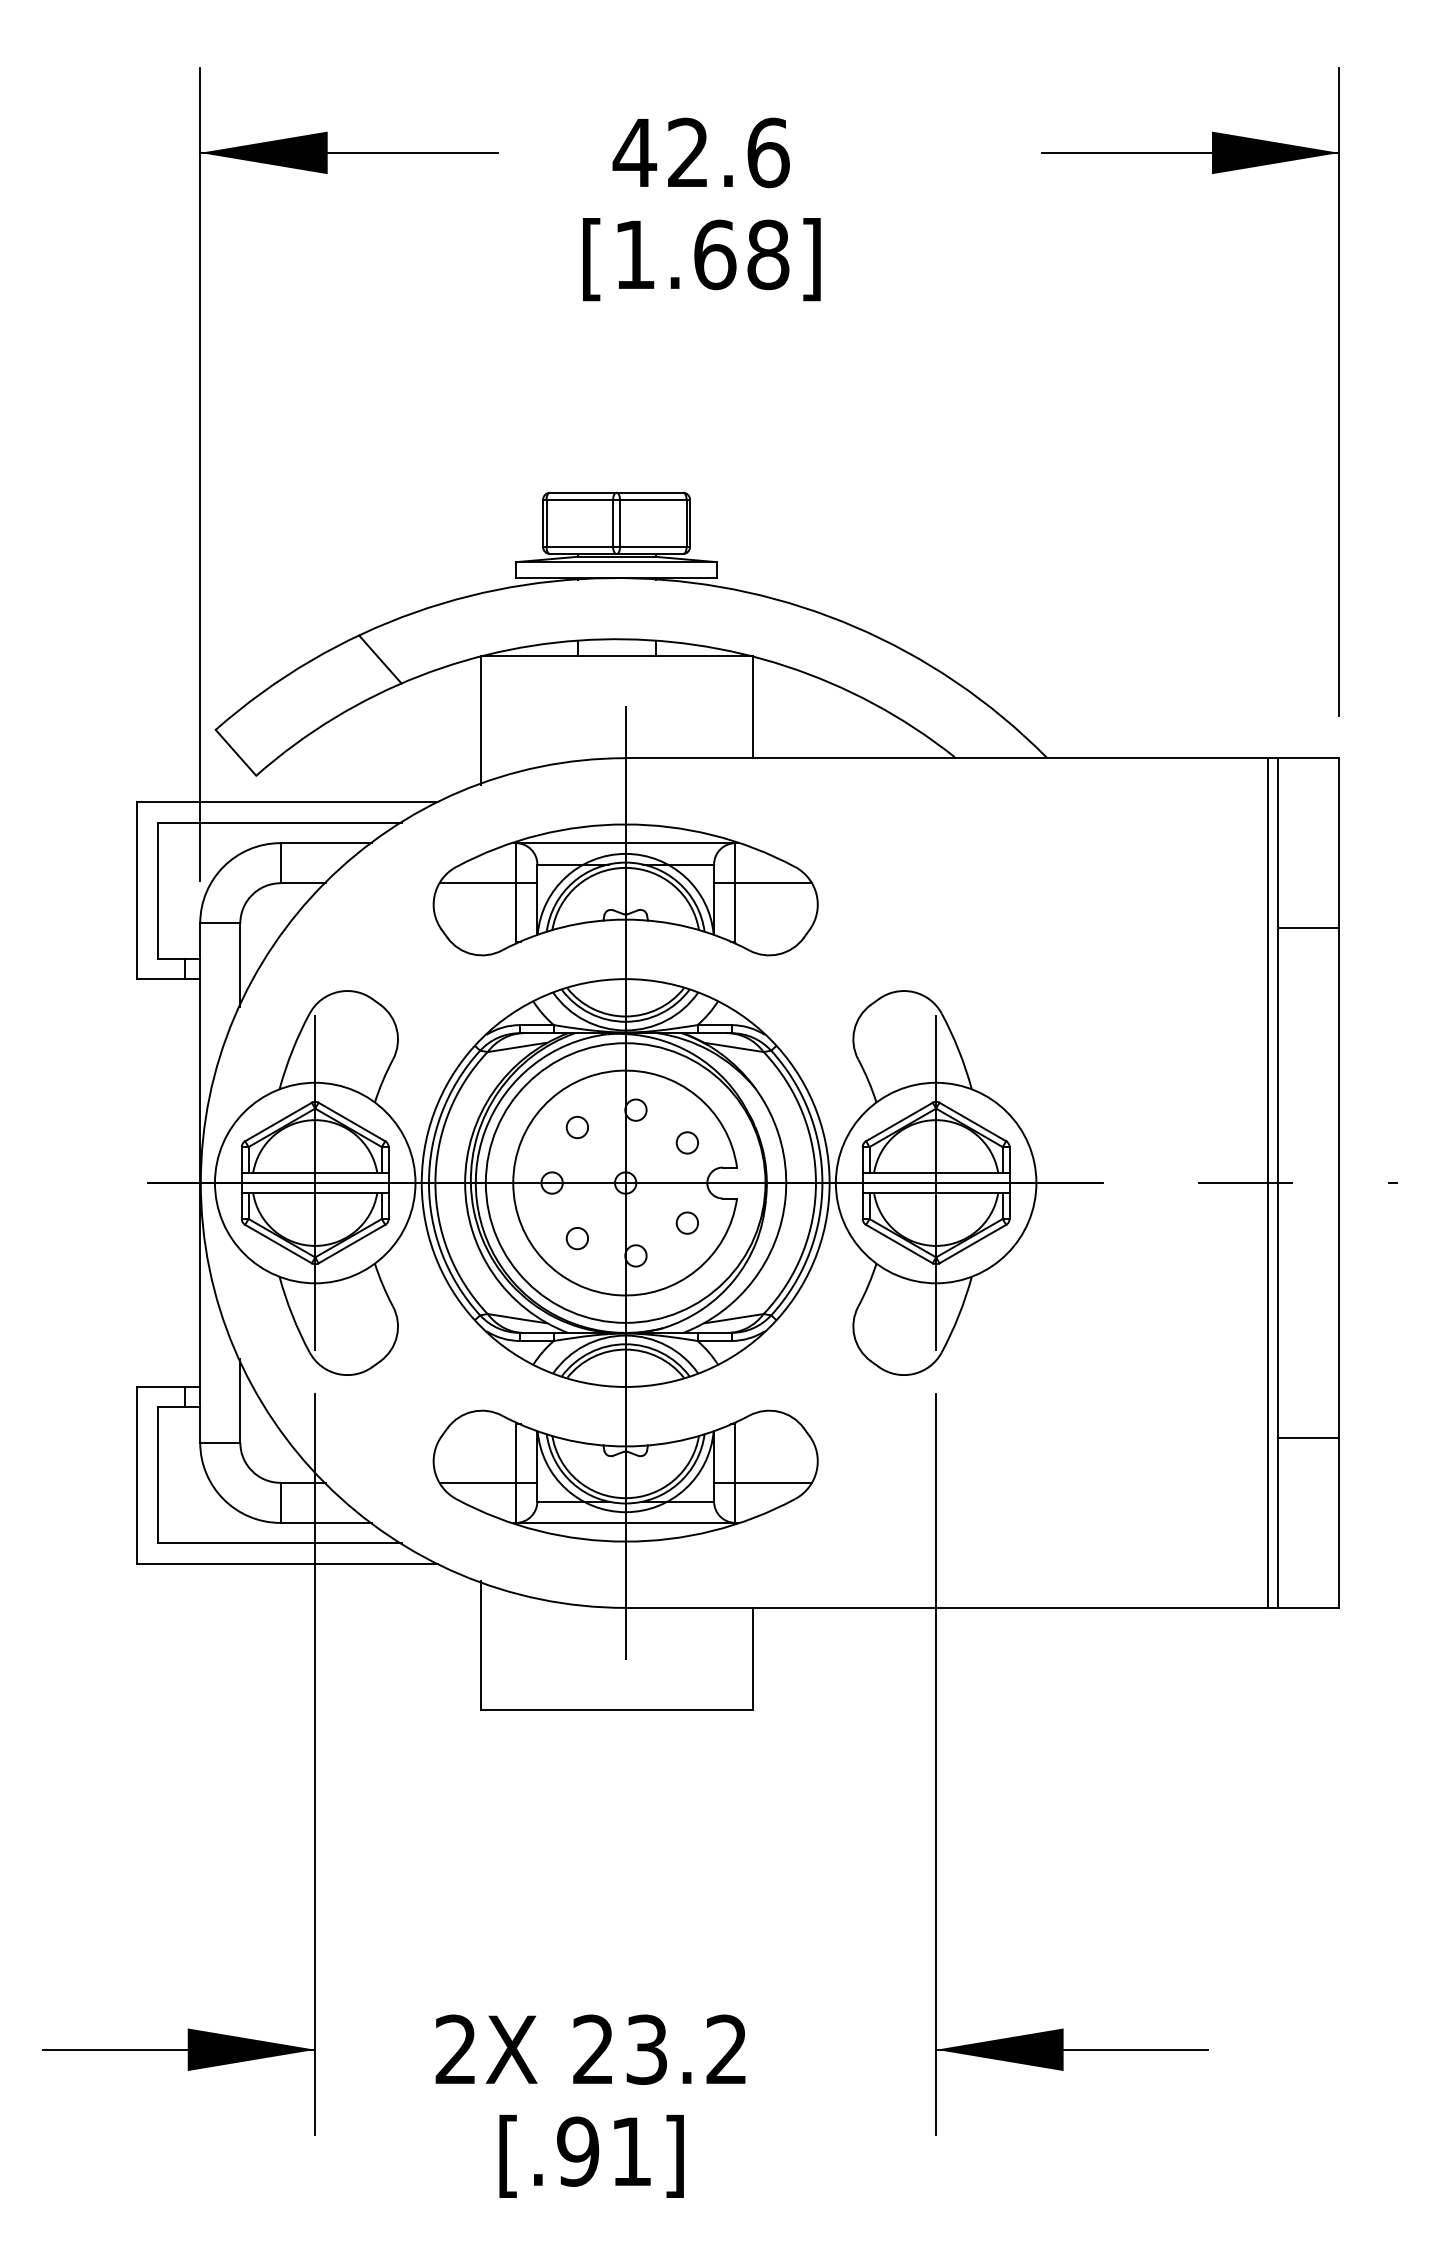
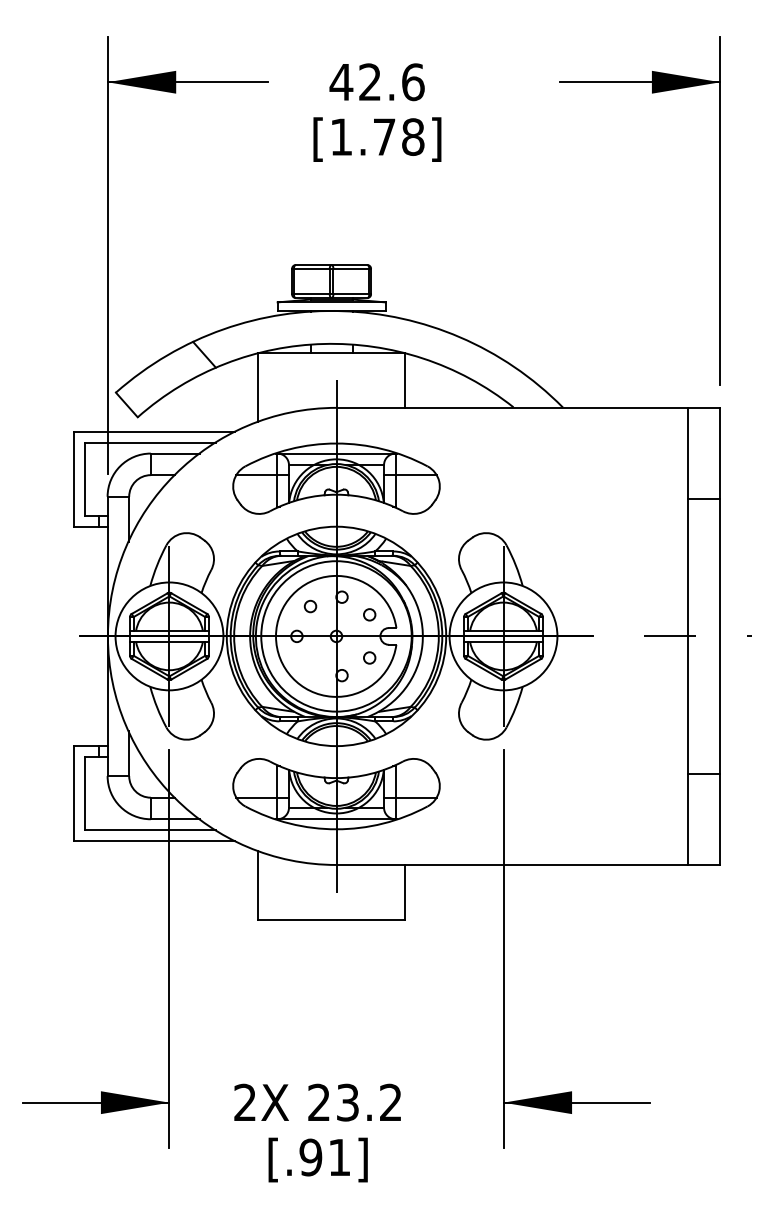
text: (714, 253) -> (384, 136), [1.68] -> [1.78]
line: (1268, 1181) -> (682, 635), removed
circle: (577, 1237) -> (310, 665), removed

